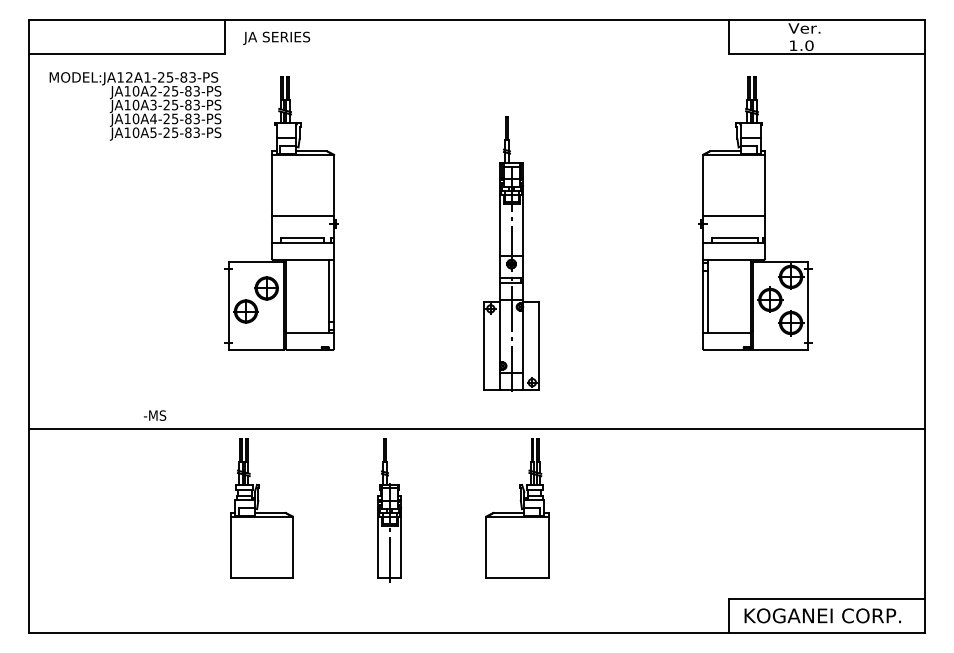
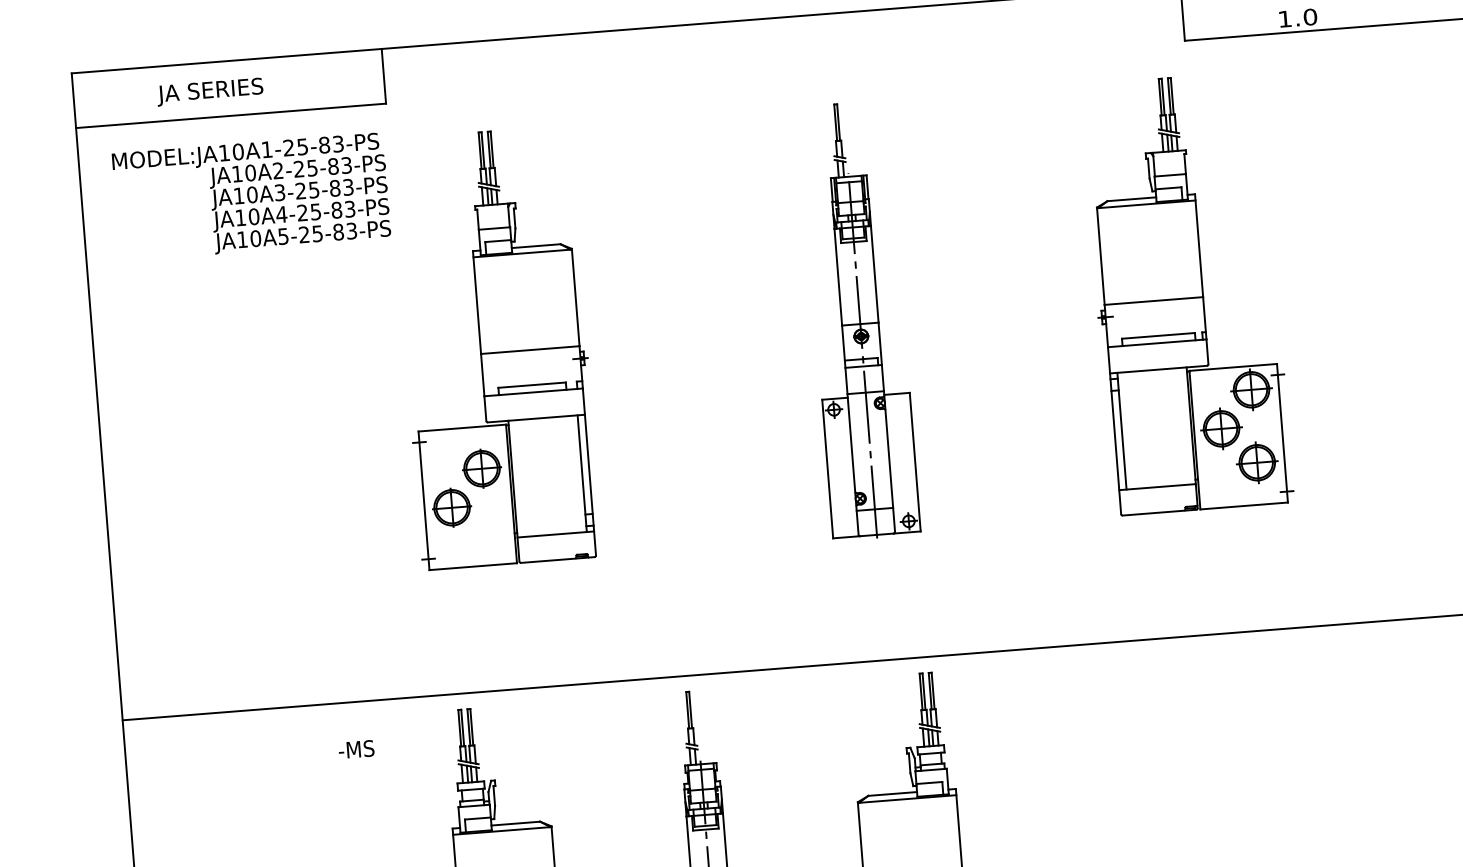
text: (276, 37) -> (209, 90), moved
text: (129, 77) -> (238, 152), MODEL:JA12A1-25-83-PS -> MODEL:JA10A1-25-83-PS
part: (755, 213) -> (1187, 293), moved
part: (511, 253) -> (859, 319), moved
text: (155, 415) -> (357, 749), moved

